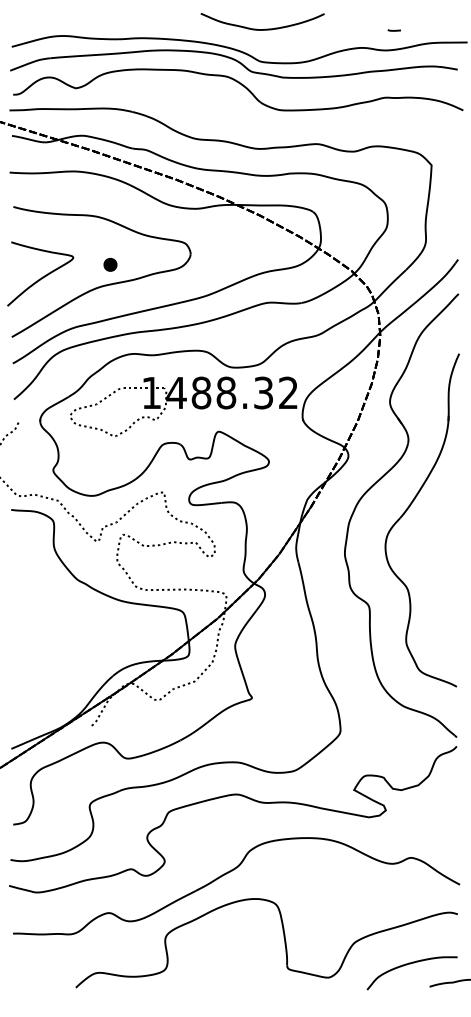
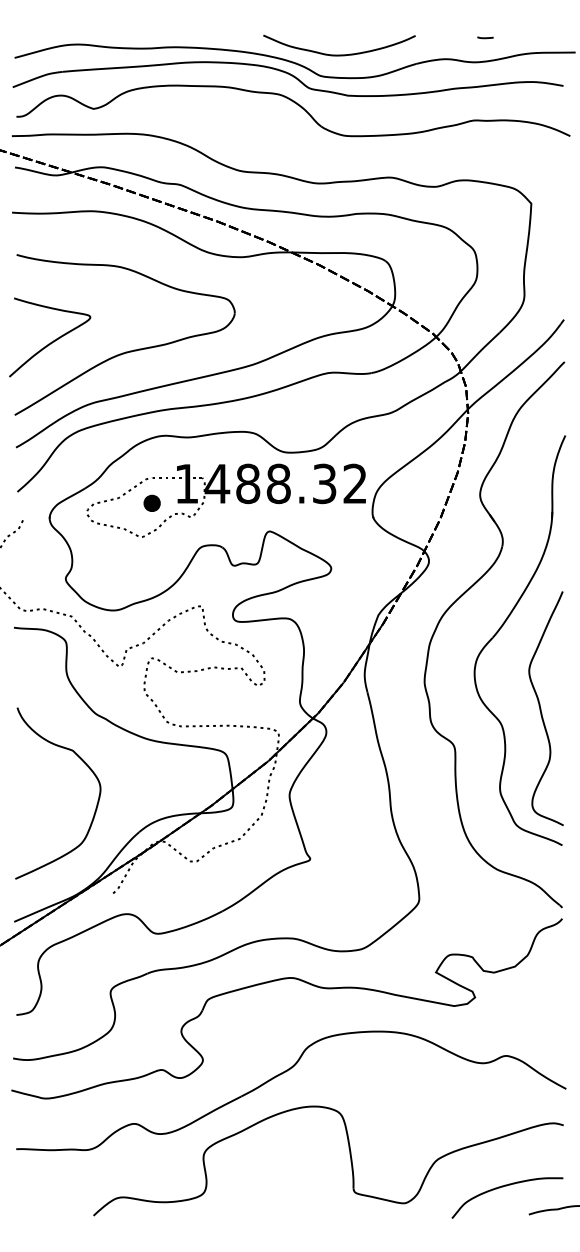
curve: (265, 28) -> (342, 53), moved
part: (110, 264) -> (152, 502), moved
curve: (440, 577) -> (542, 710), added
curve: (72, 625) -> (89, 769), added

